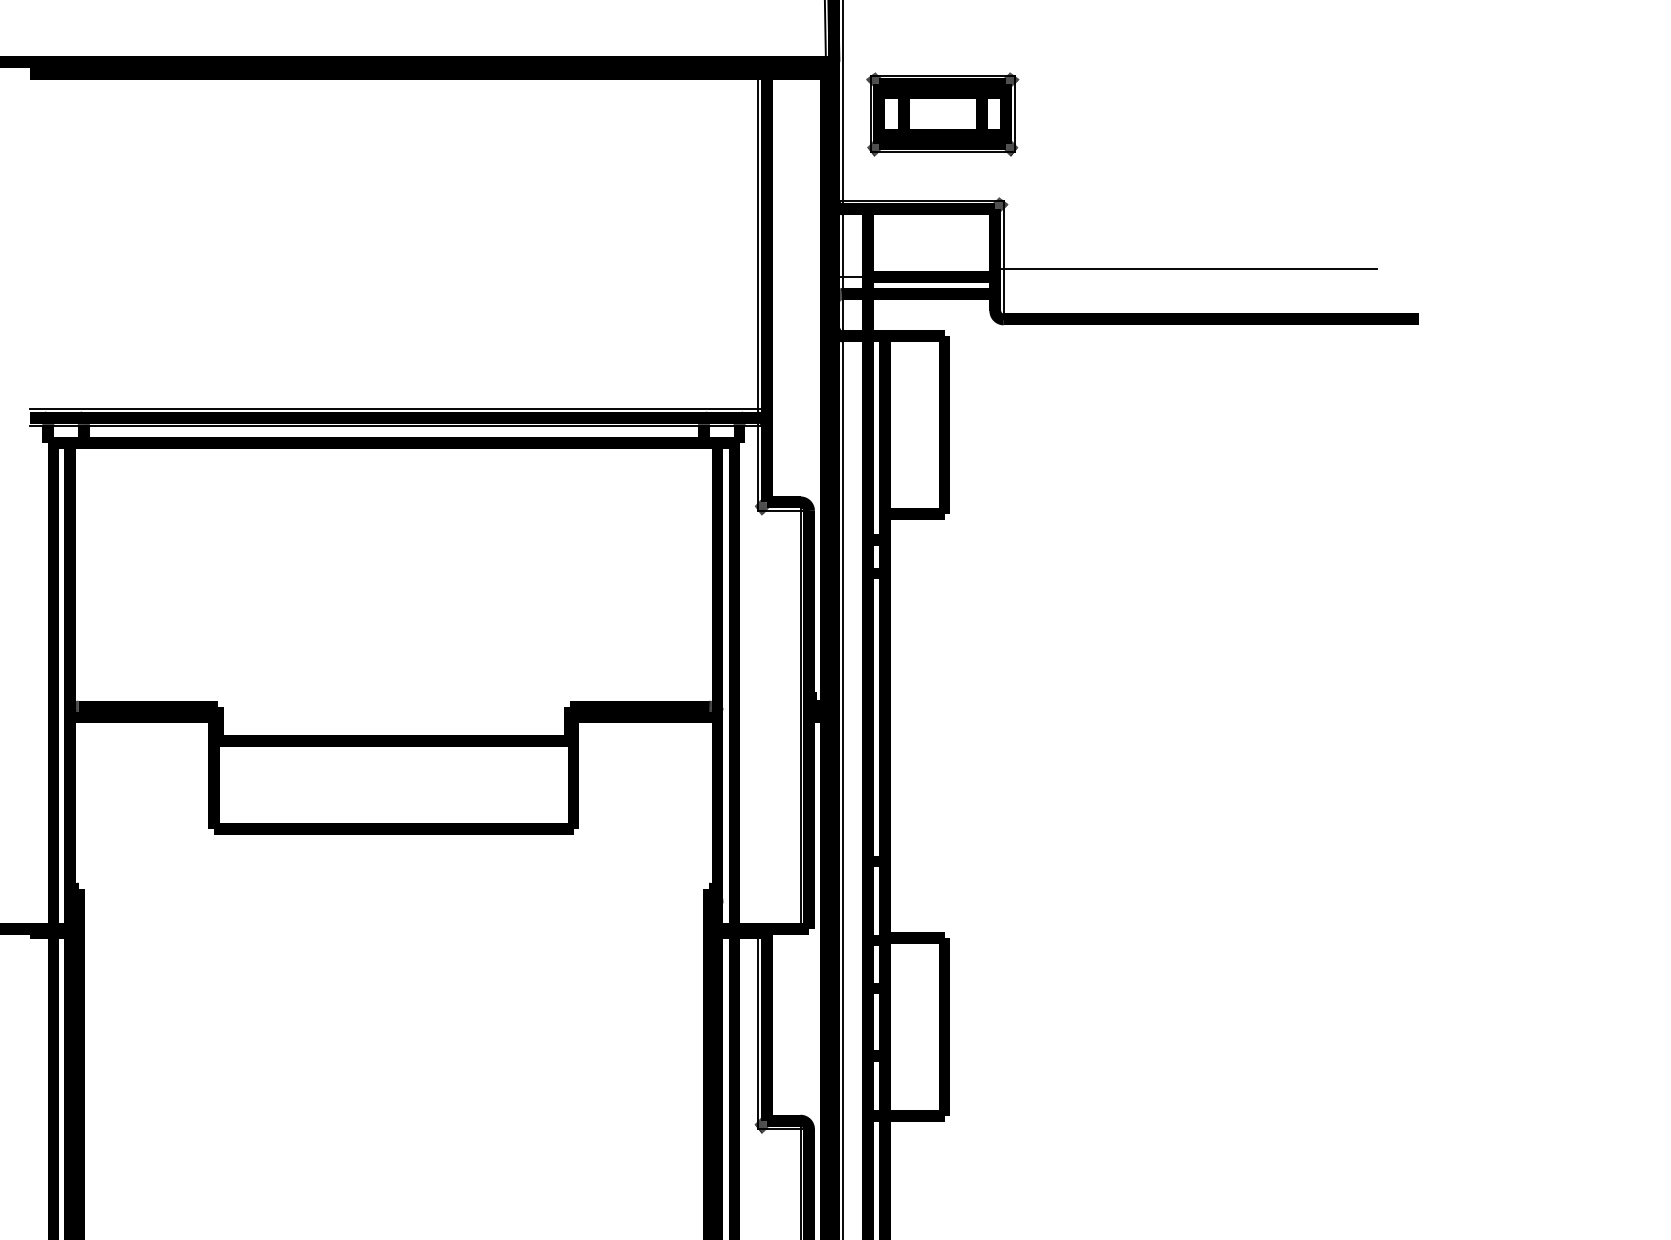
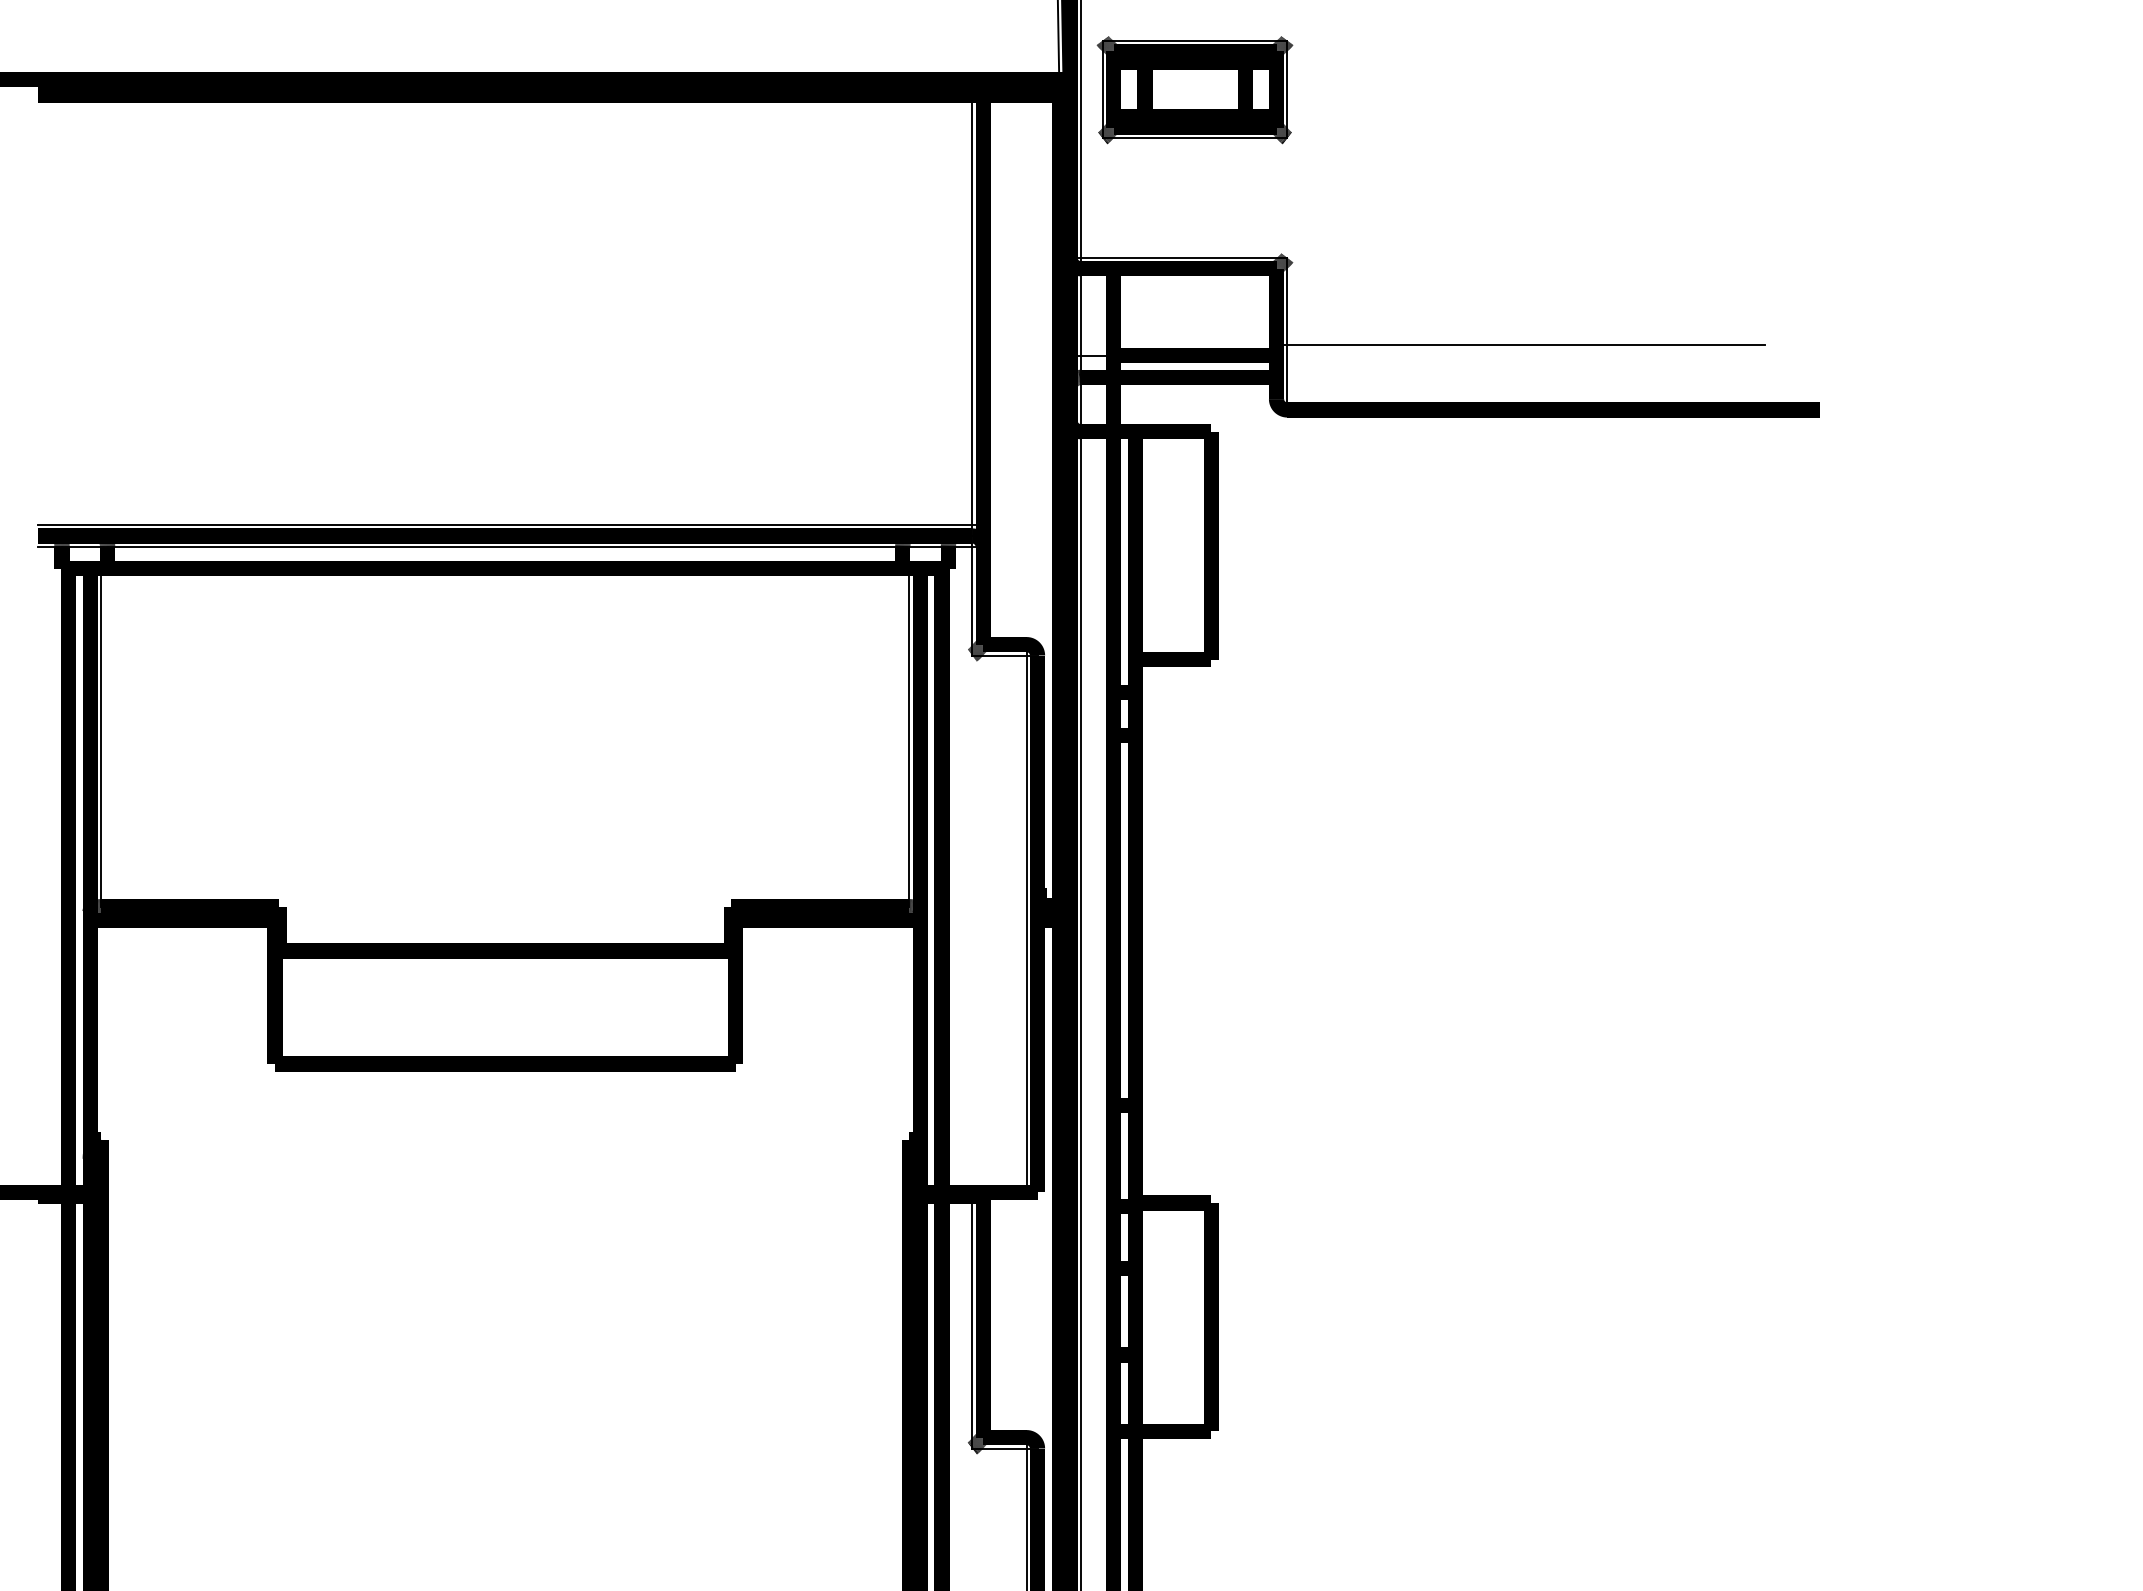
part: (942, 114) -> (1194, 90), moved
line: (79, 574) -> (101, 737), added
line: (709, 574) -> (909, 737), added

